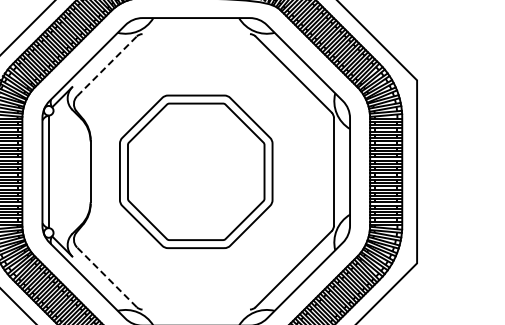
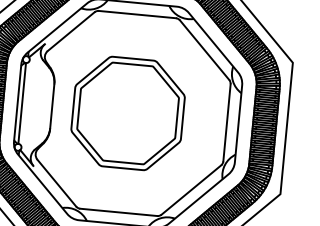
line: (195, 34) -> (136, 14), added
line: (107, 65) -> (71, 31), dashed -> solid
line: (106, 277) -> (56, 183), dashed -> solid
line: (195, 309) -> (118, 212), added

